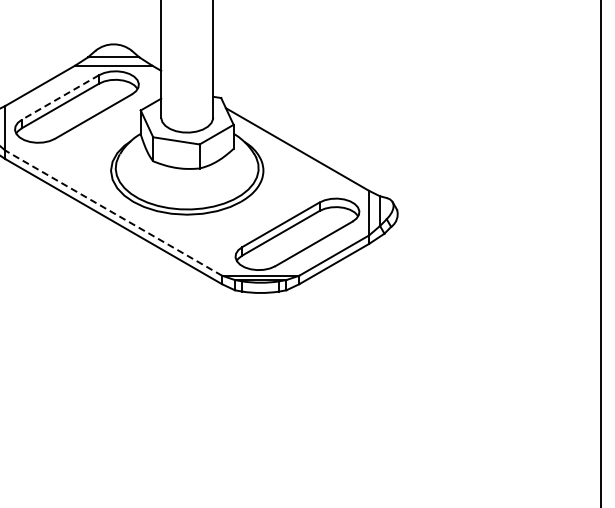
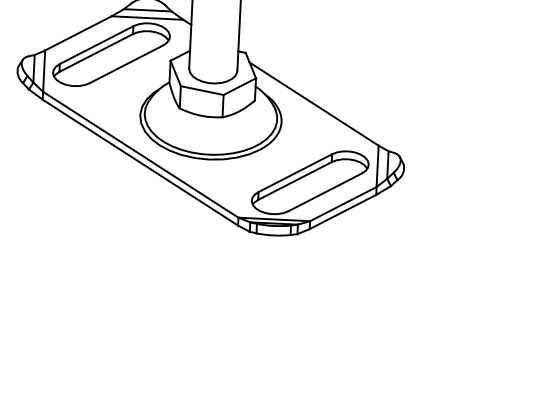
line: (60, 97) -> (96, 45), dashed -> solid
line: (113, 212) -> (140, 154), dashed -> solid

